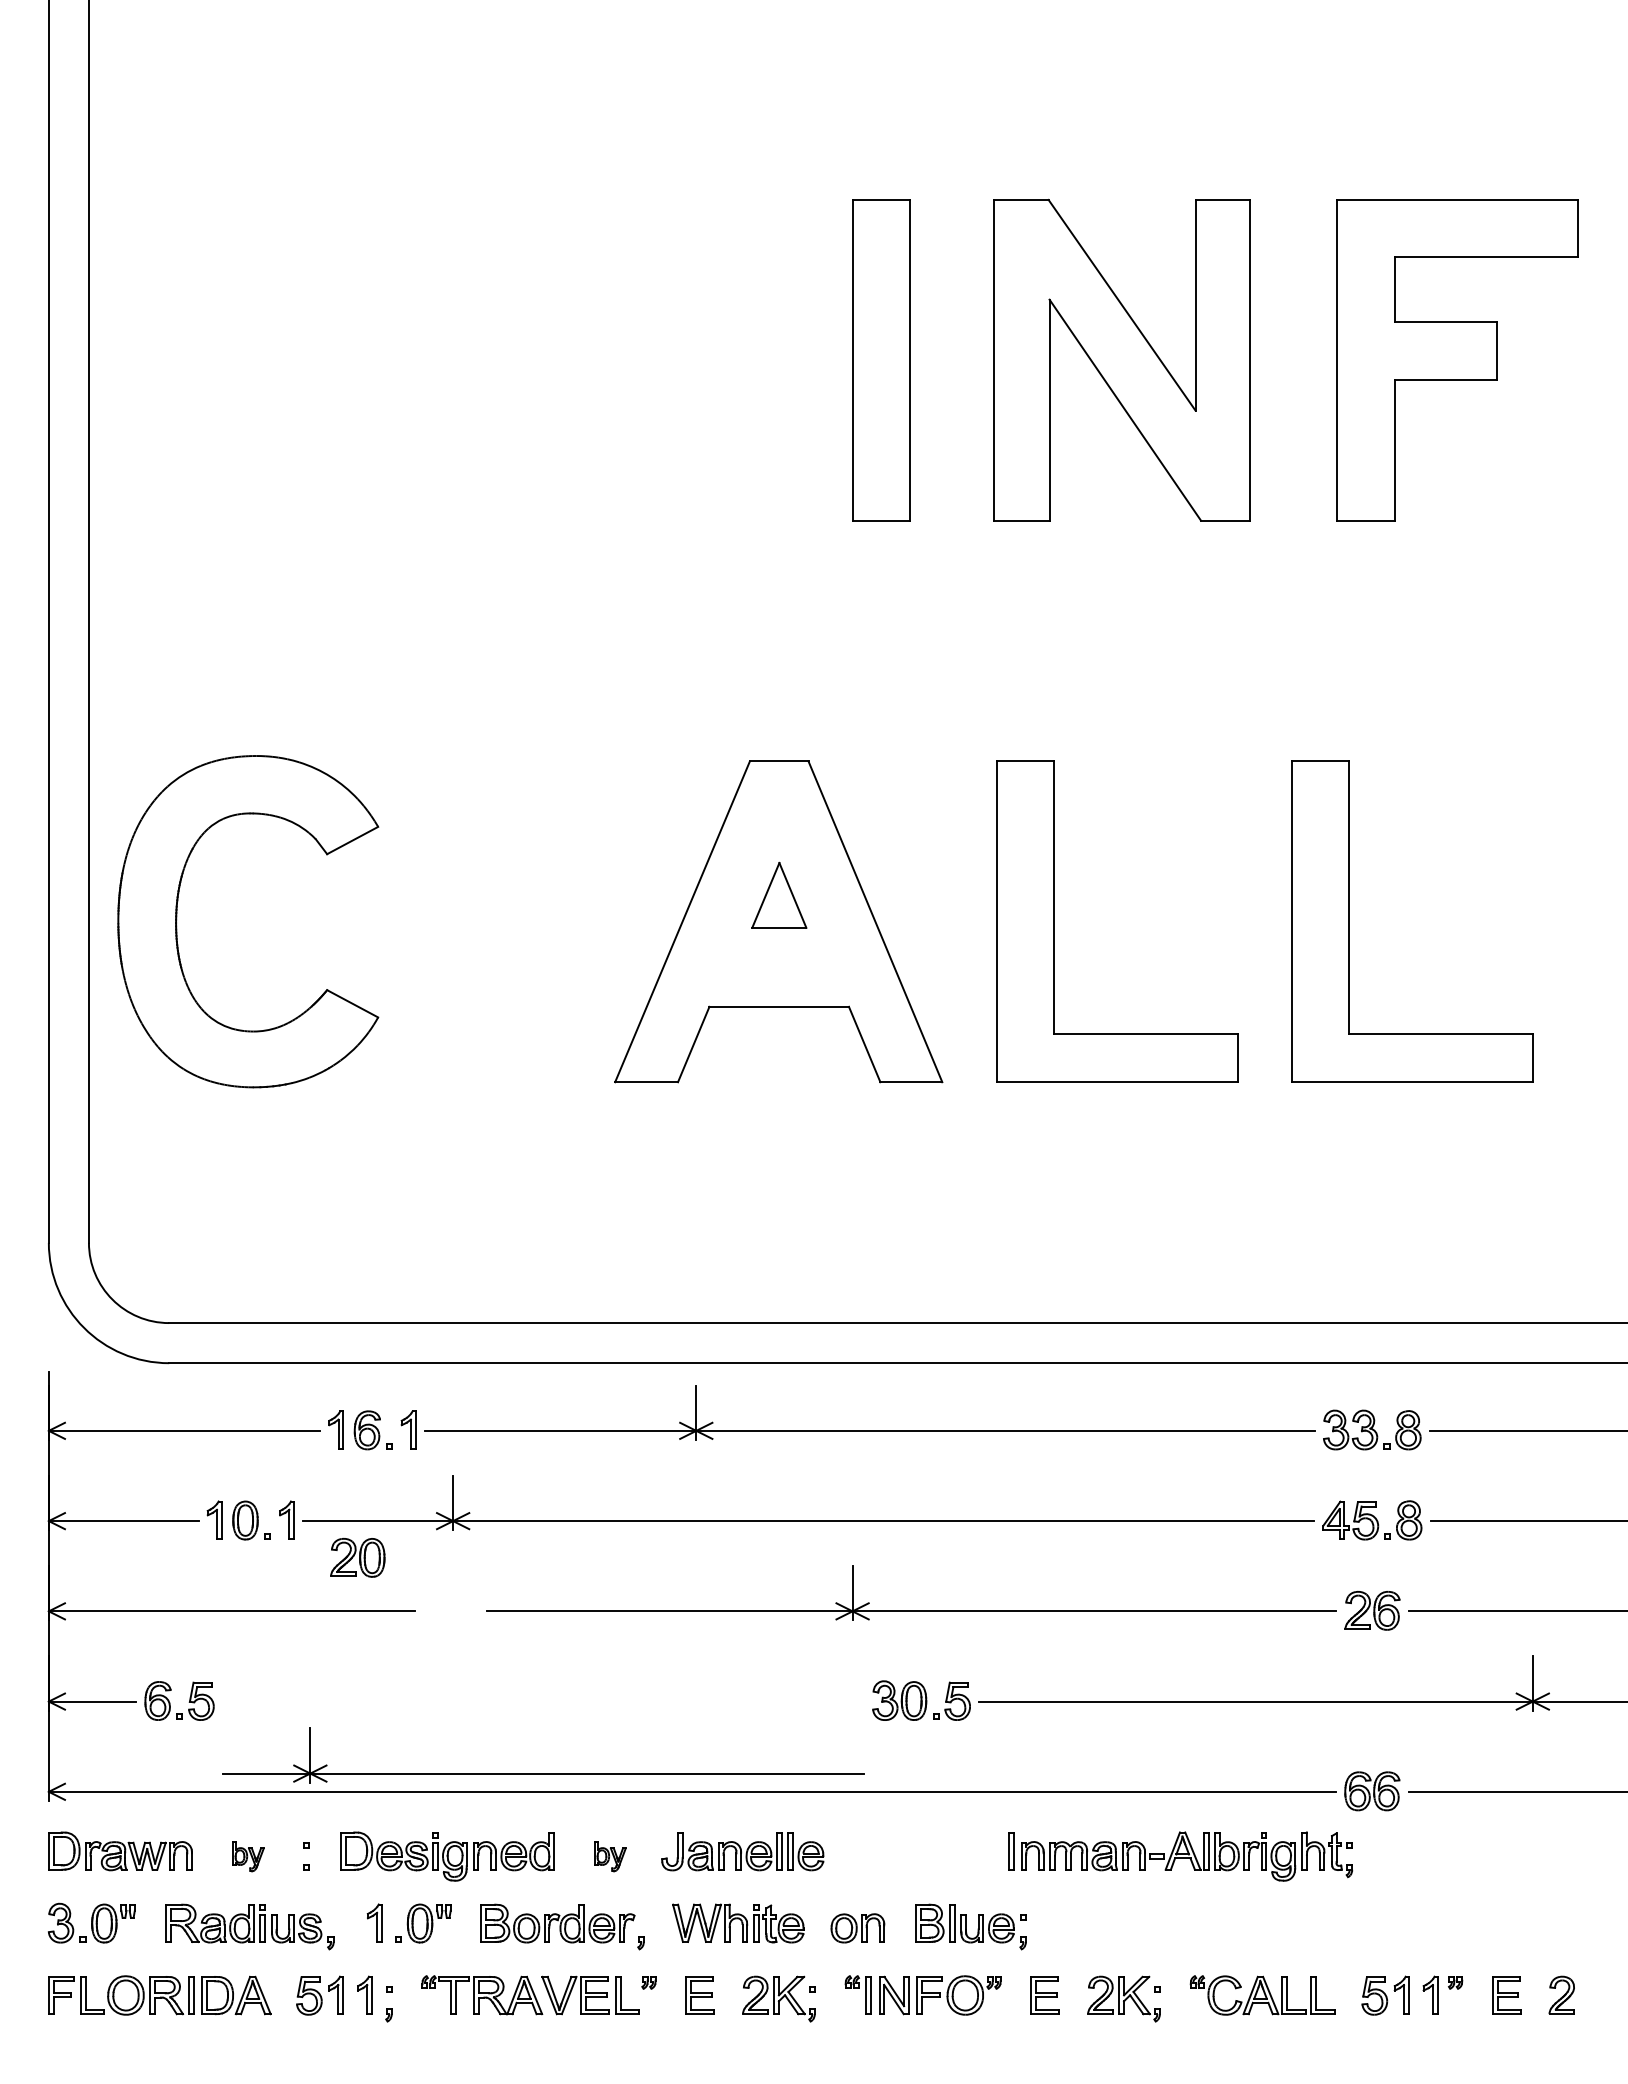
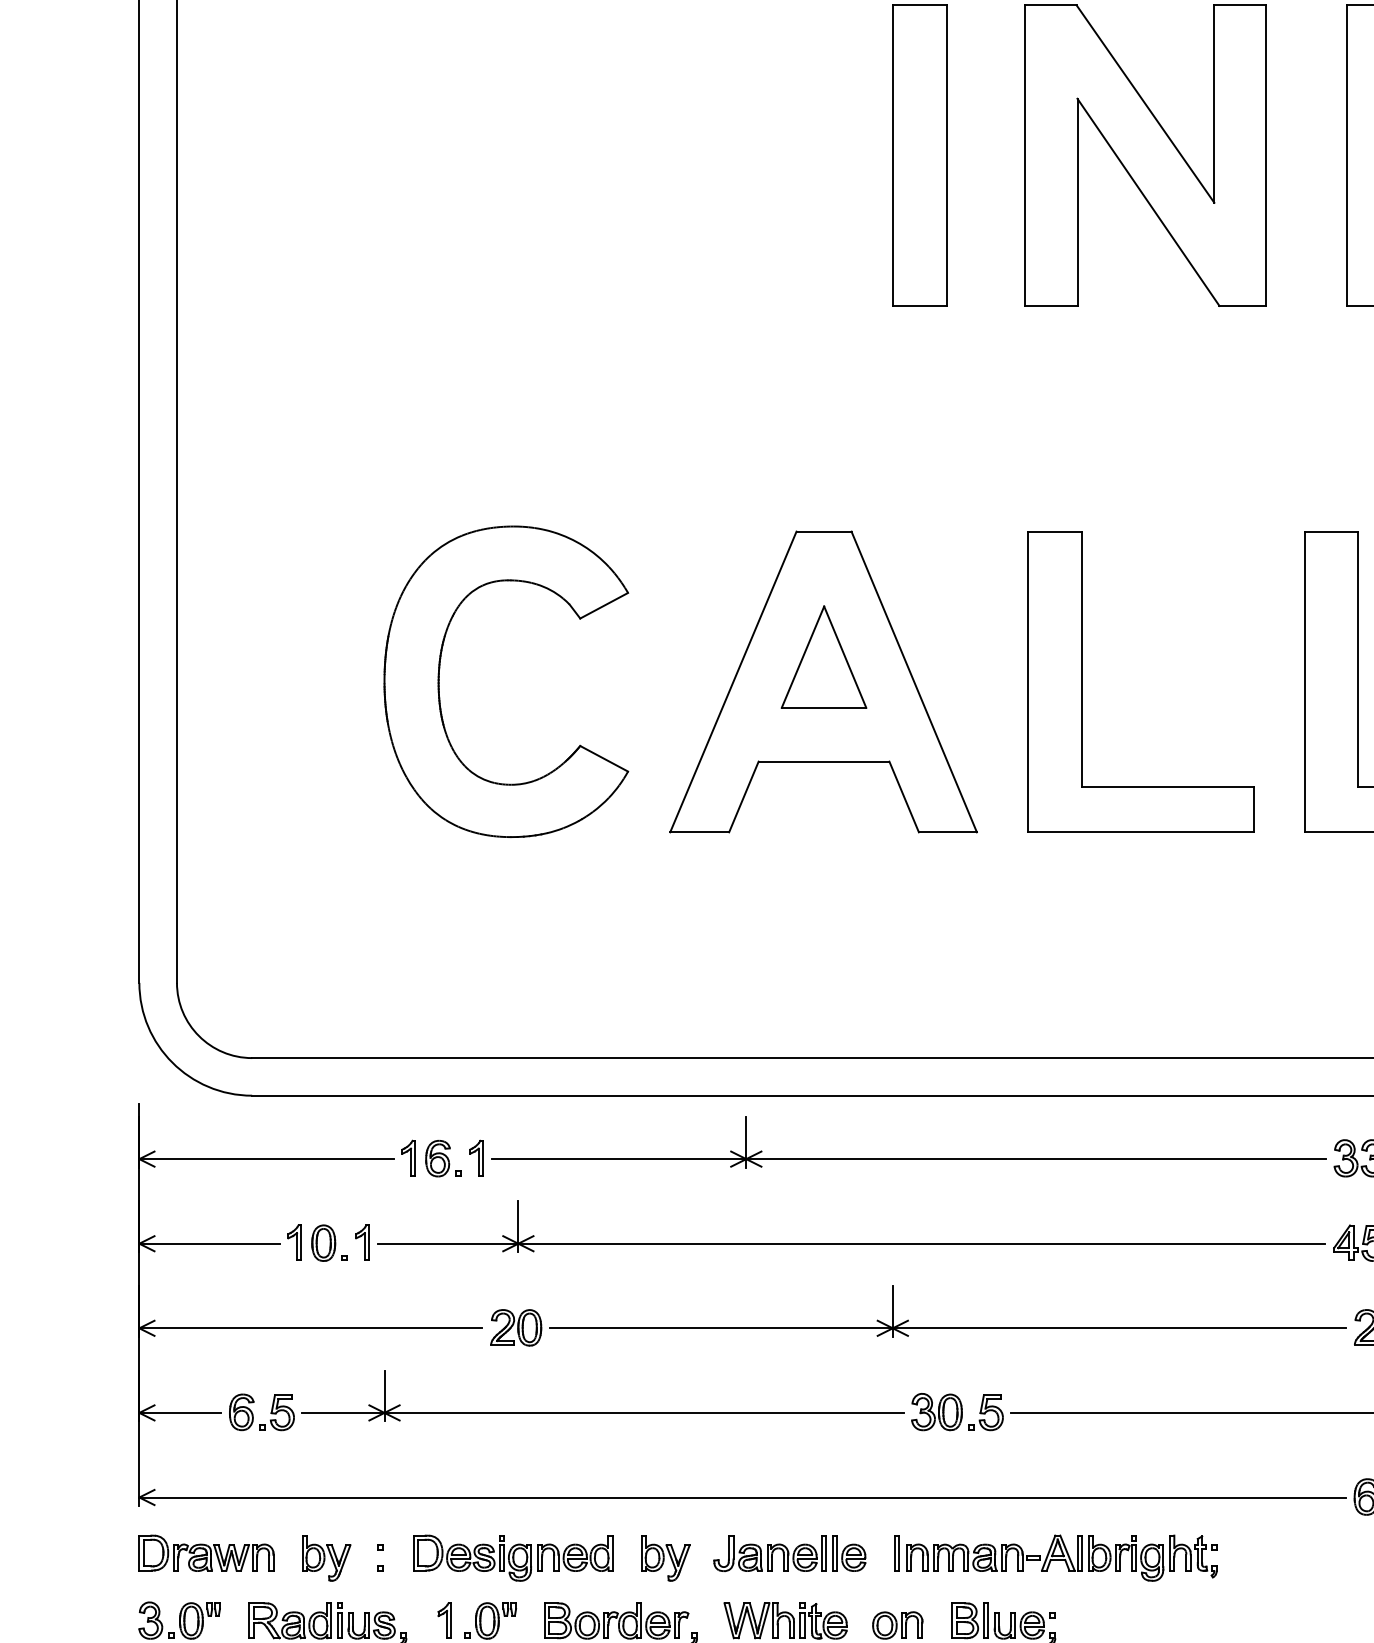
part: (779, 895) -> (824, 657), size x1.67
part: (177, 920) -> (439, 680), moved
part: (357, 1557) -> (515, 1327), moved
part: (543, 1773) -> (603, 1412), moved
part: (248, 1856) -> (326, 1558), size x1.67
part: (610, 1856) -> (665, 1558), size x1.67
part: (1180, 1856) -> (1055, 1558), moved

